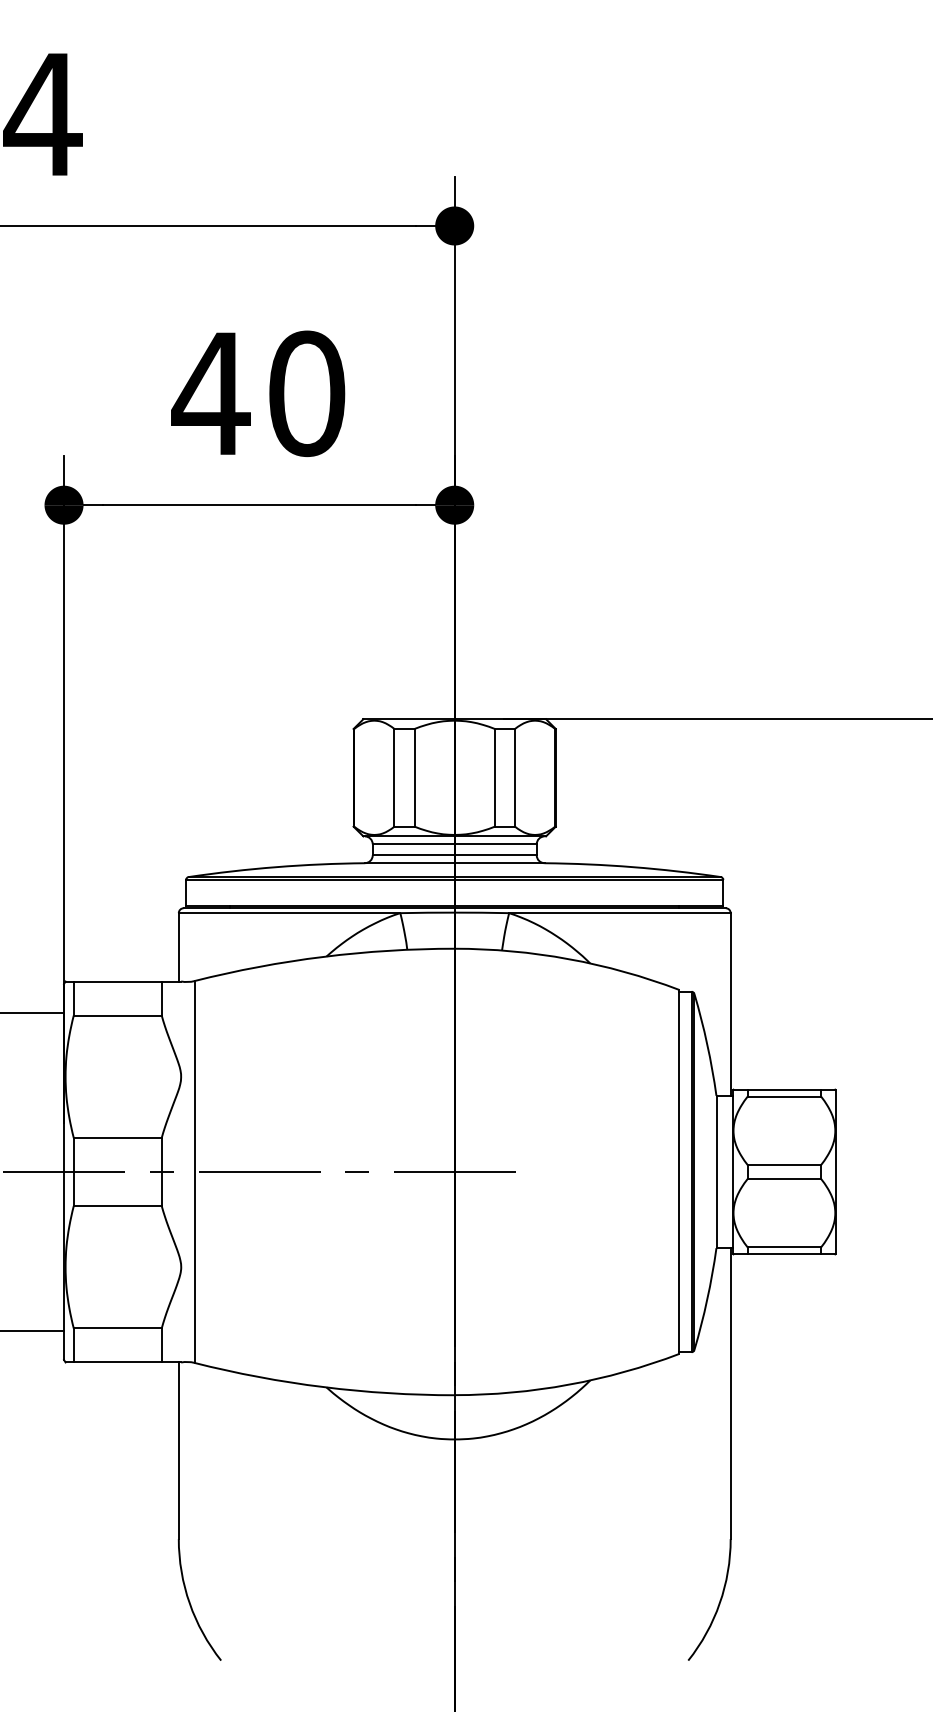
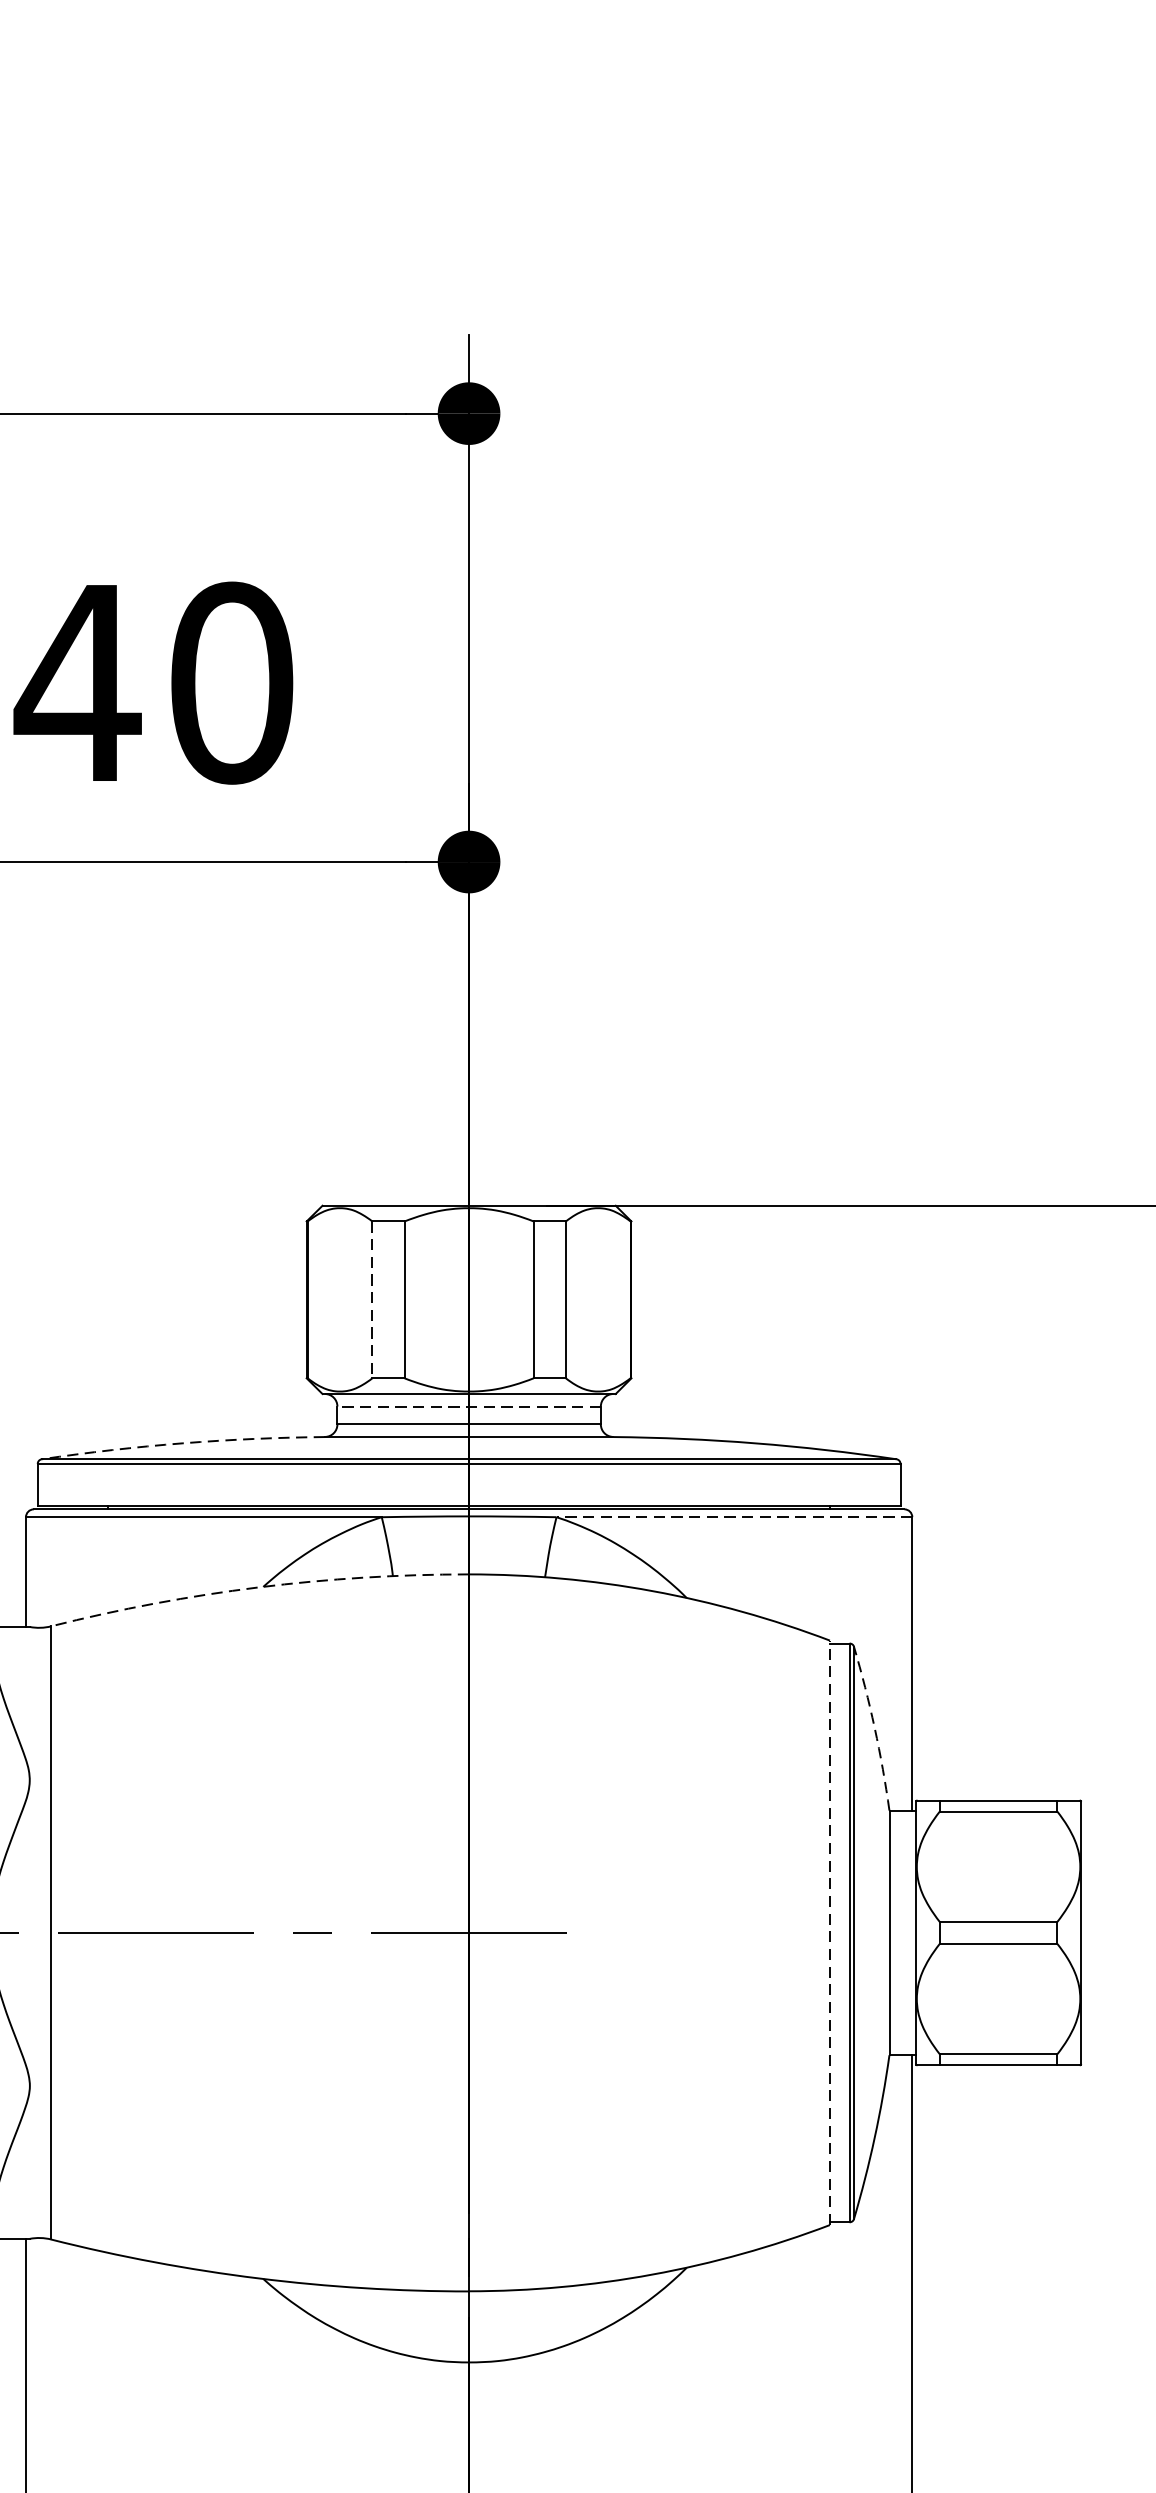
line: (394, 777) -> (372, 1299), solid -> dashed
line: (454, 844) -> (468, 1406), solid -> dashed
arc: (276, 867) -> (182, 1443), solid -> dashed
line: (619, 913) -> (733, 1517), solid -> dashed
arc: (323, 956) -> (258, 1586), solid -> dashed
arc: (707, 1044) -> (875, 1728), solid -> dashed
line: (679, 1172) -> (830, 1933), solid -> dashed

